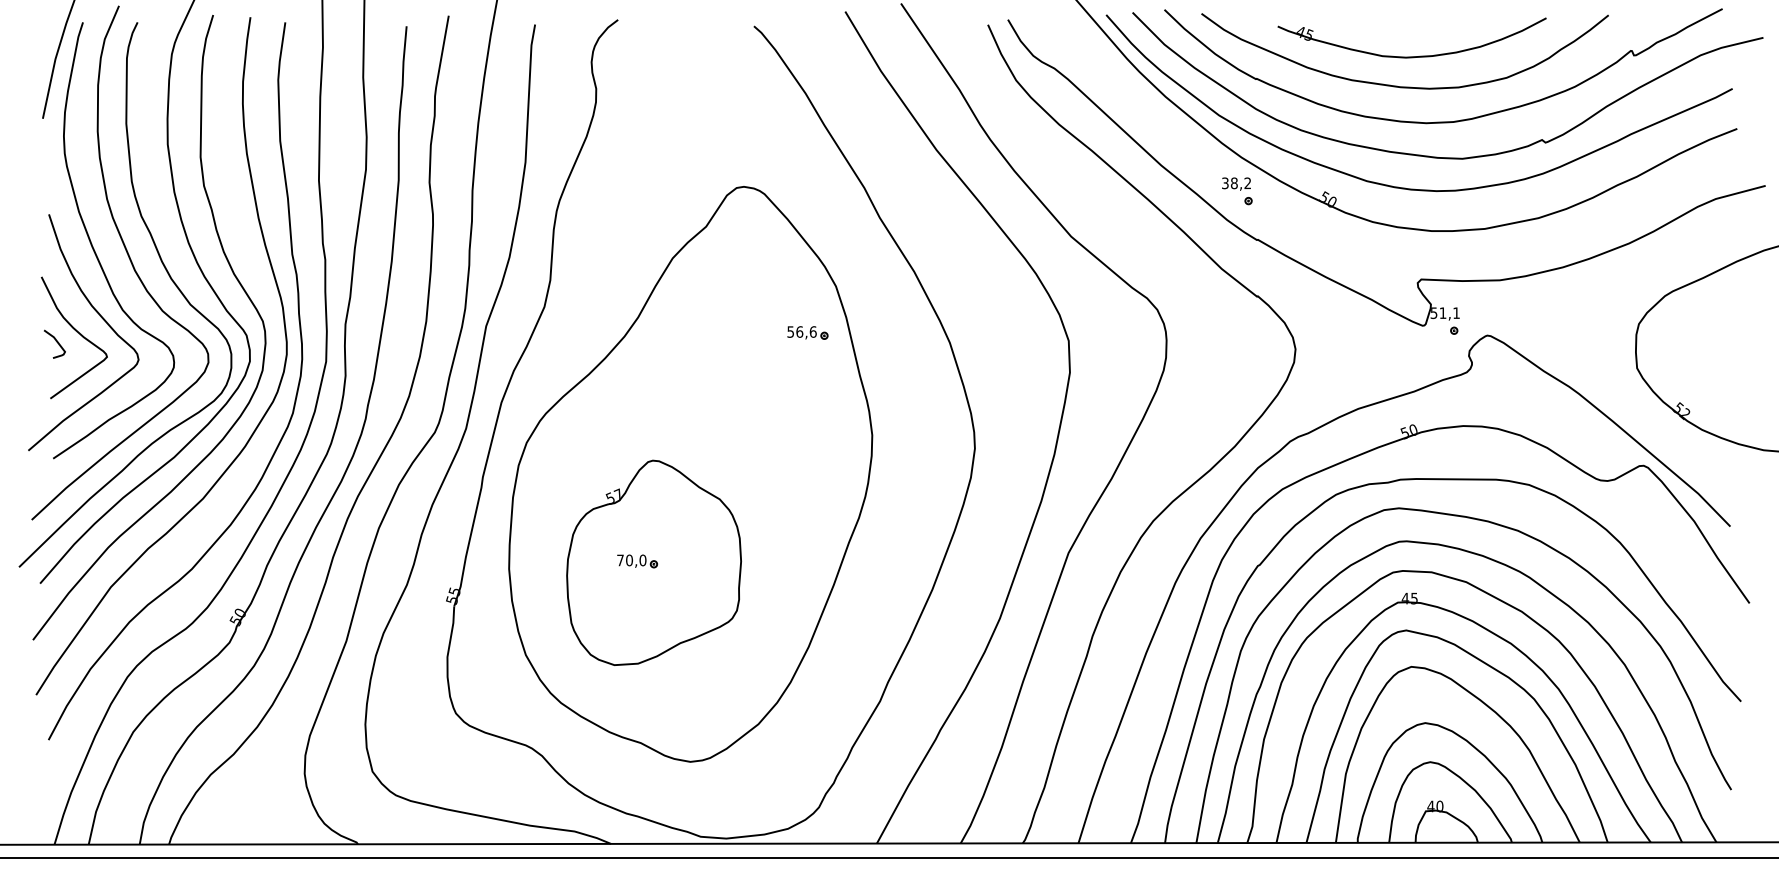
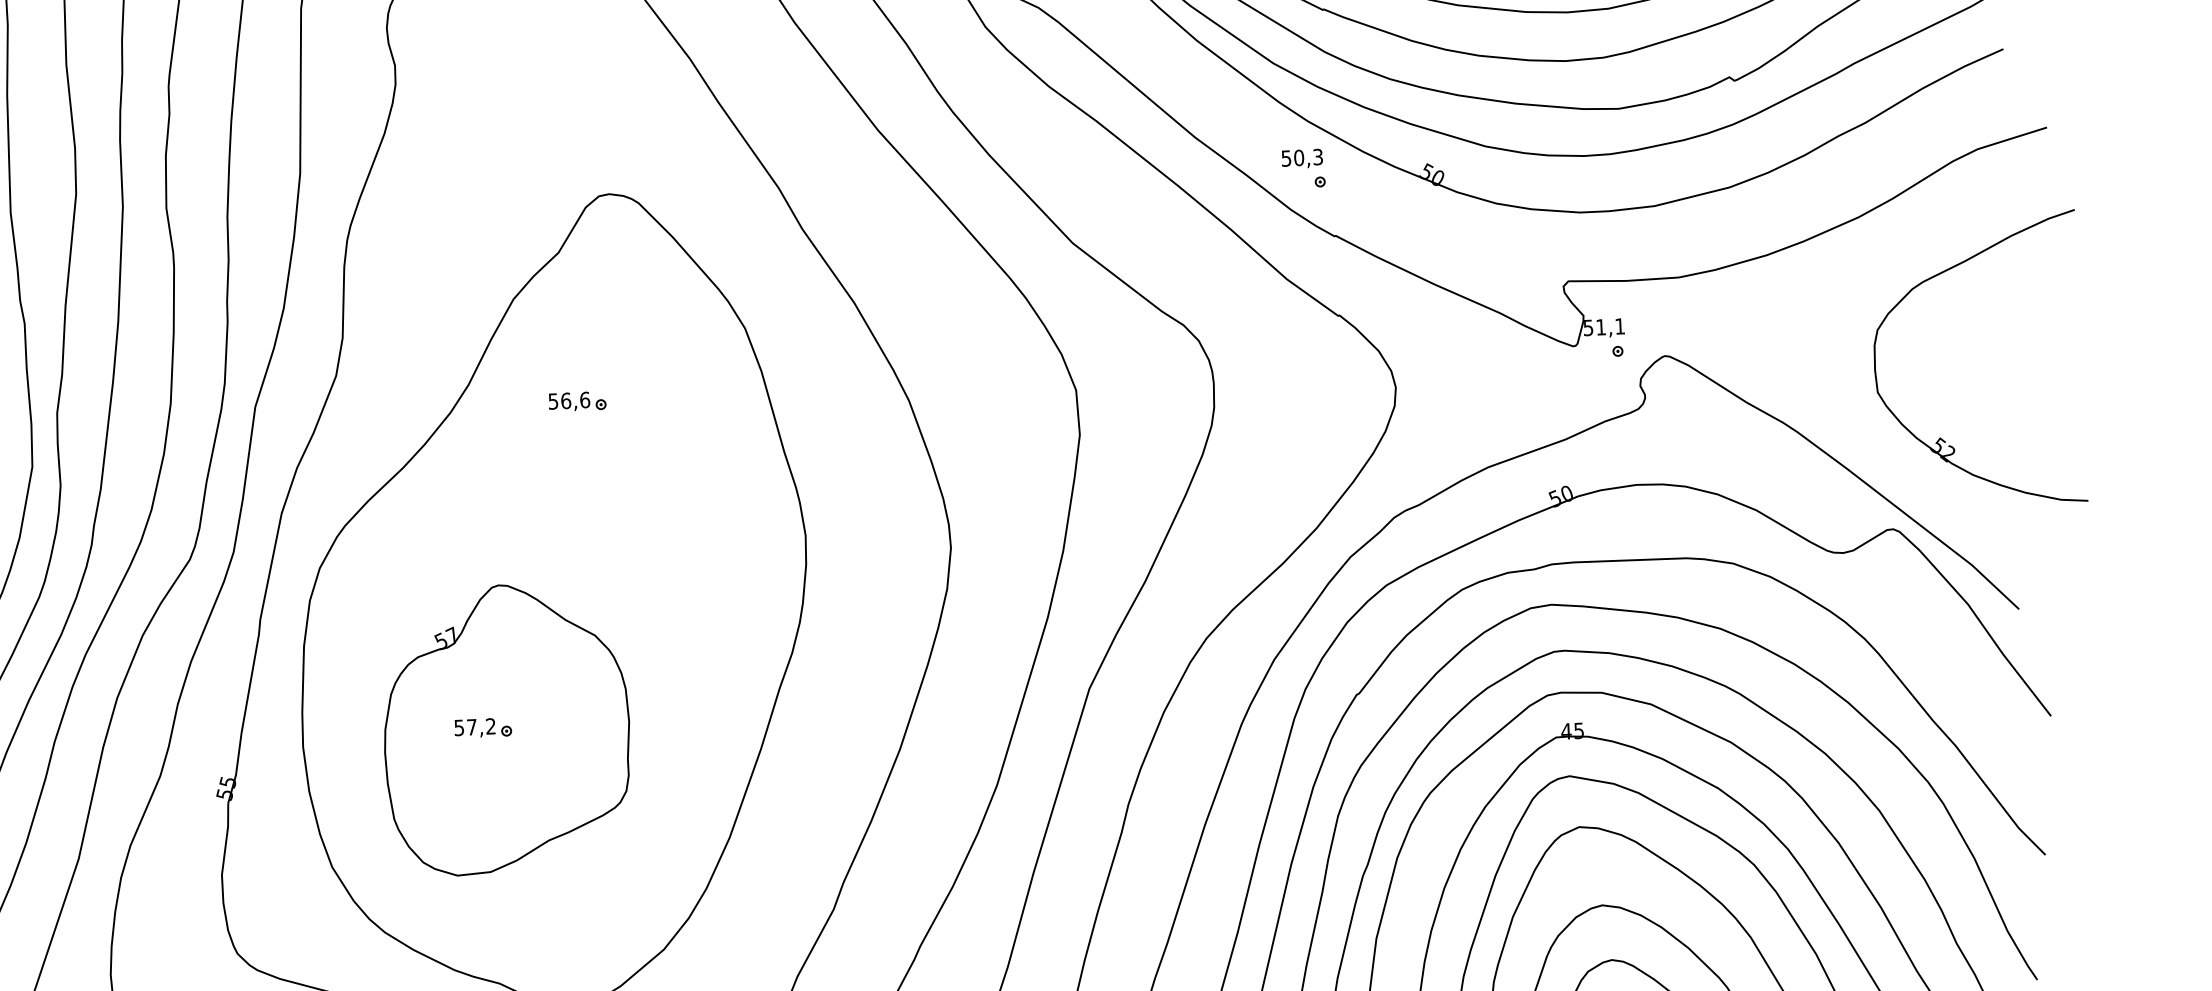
text: (1236, 183) -> (1302, 158), 38,2 -> 50,3
part: (807, 332) -> (577, 401), moved
text: (631, 560) -> (474, 727), 70,0 -> 57,2

